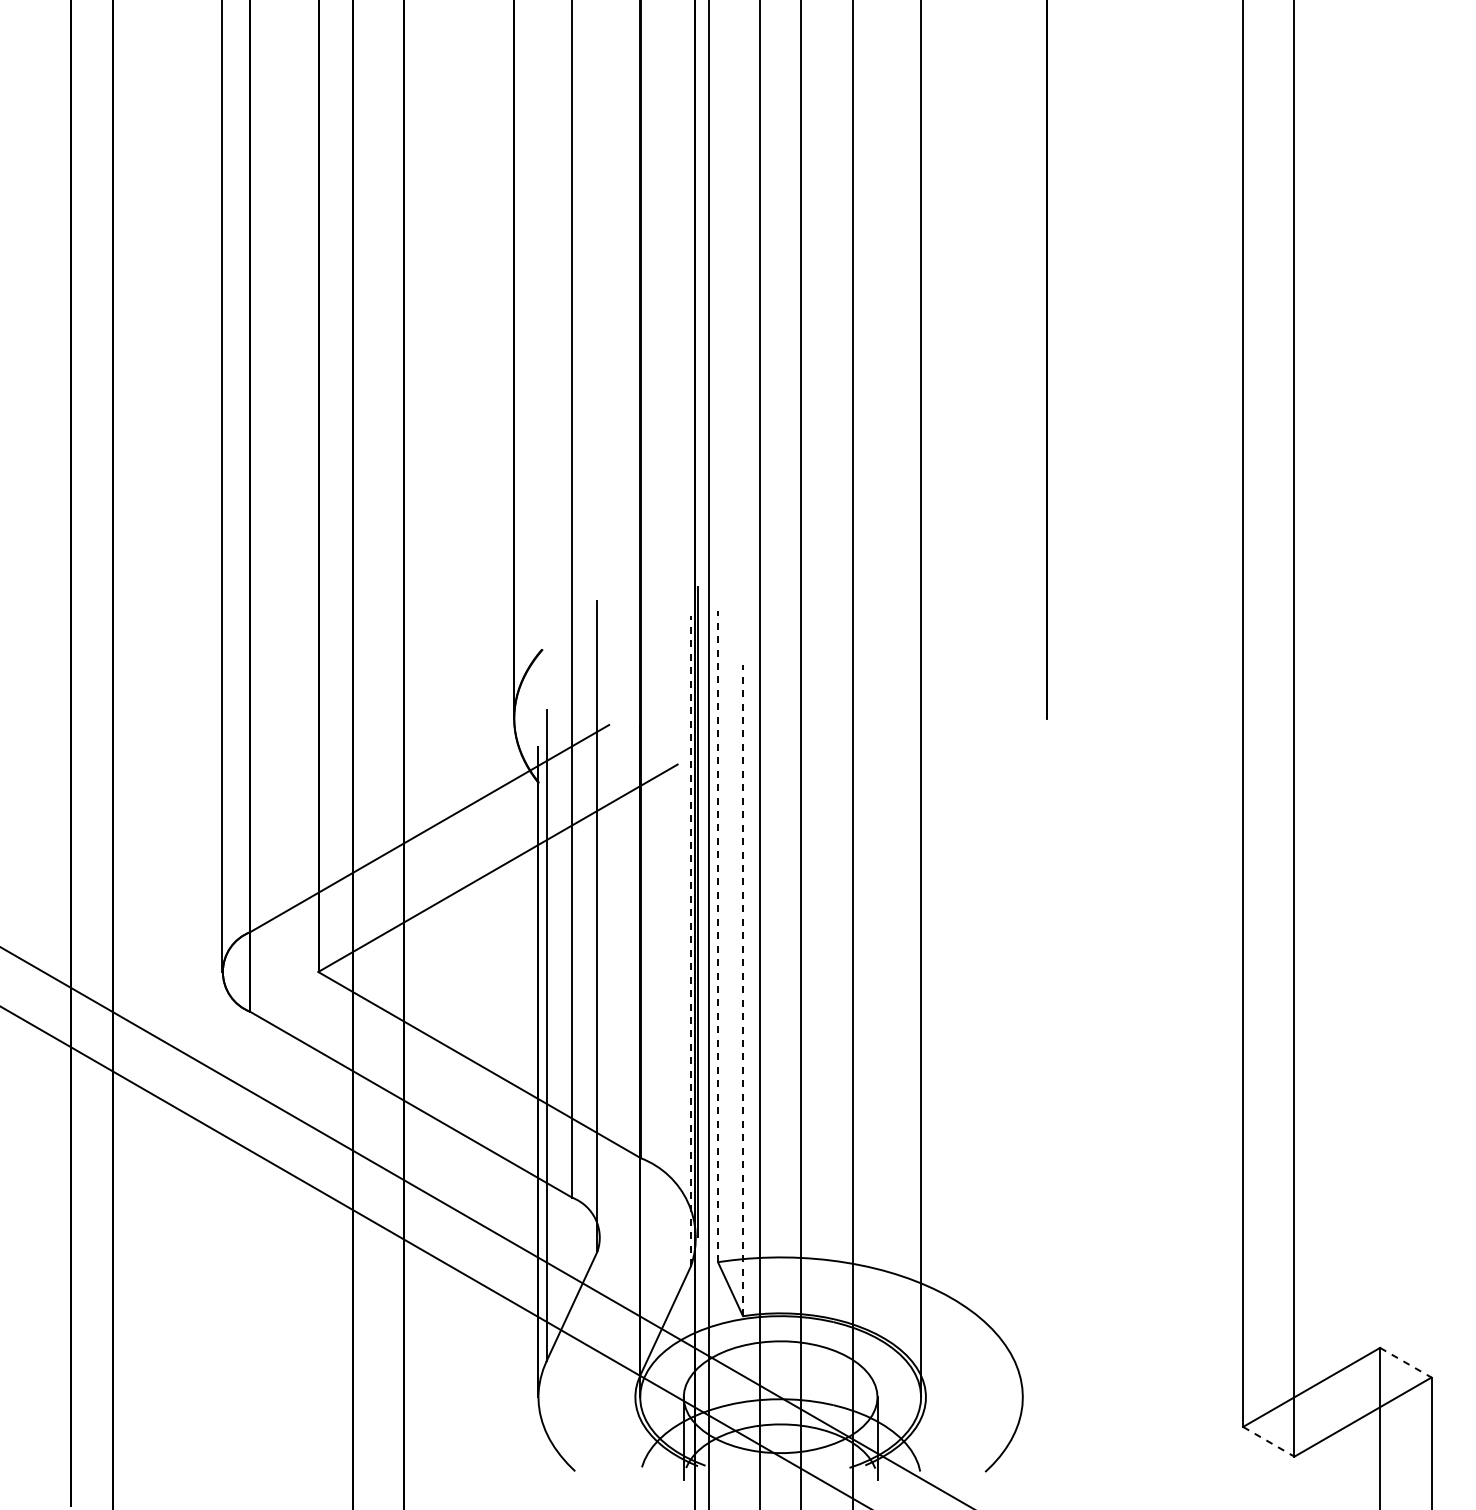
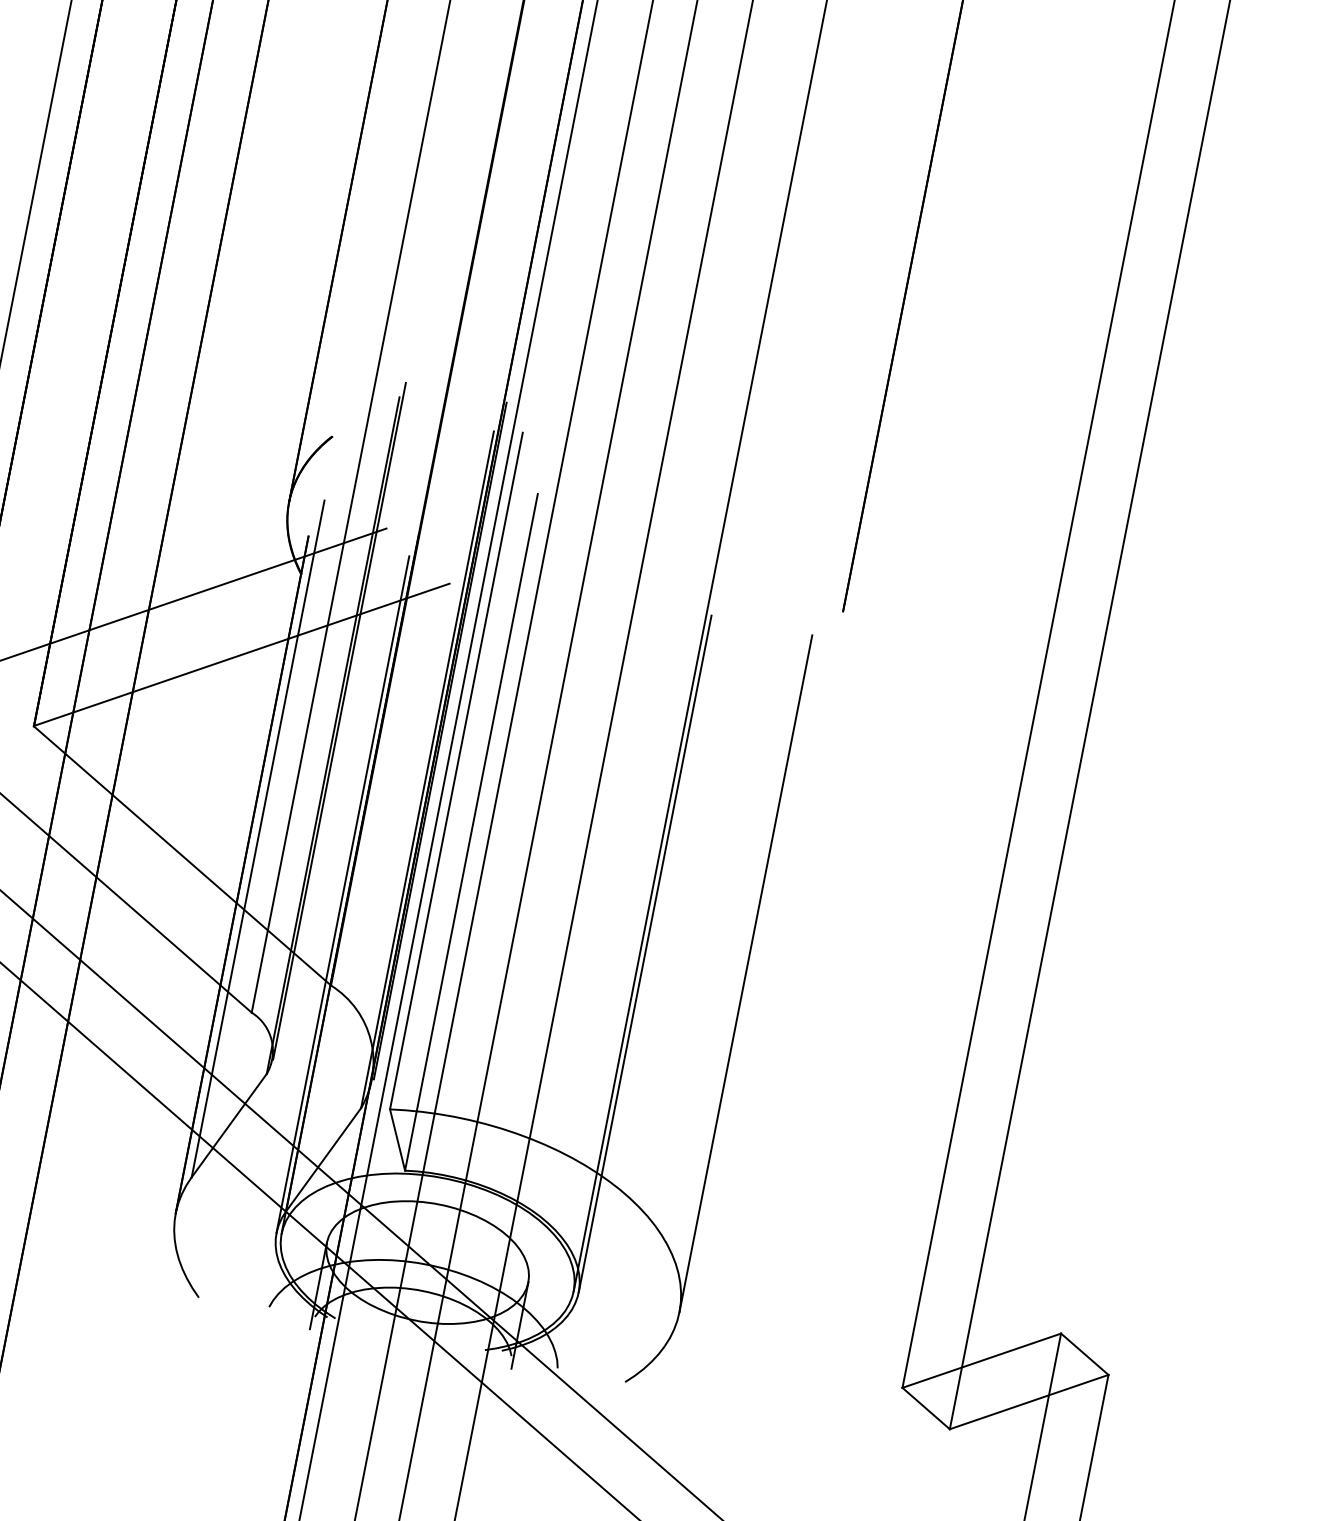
line: (600, 911) -> (339, 720), added
line: (717, 936) -> (455, 770), dashed -> solid
line: (690, 940) -> (427, 769), dashed -> solid
line: (743, 990) -> (472, 832), dashed -> solid
line: (635, 1071) -> (343, 894), added
line: (925, 1071) -> (644, 953), added
line: (1022, 1071) -> (745, 973), added
line: (1405, 1362) -> (1084, 1353), dashed -> solid
line: (1268, 1441) -> (925, 1408), dashed -> solid

